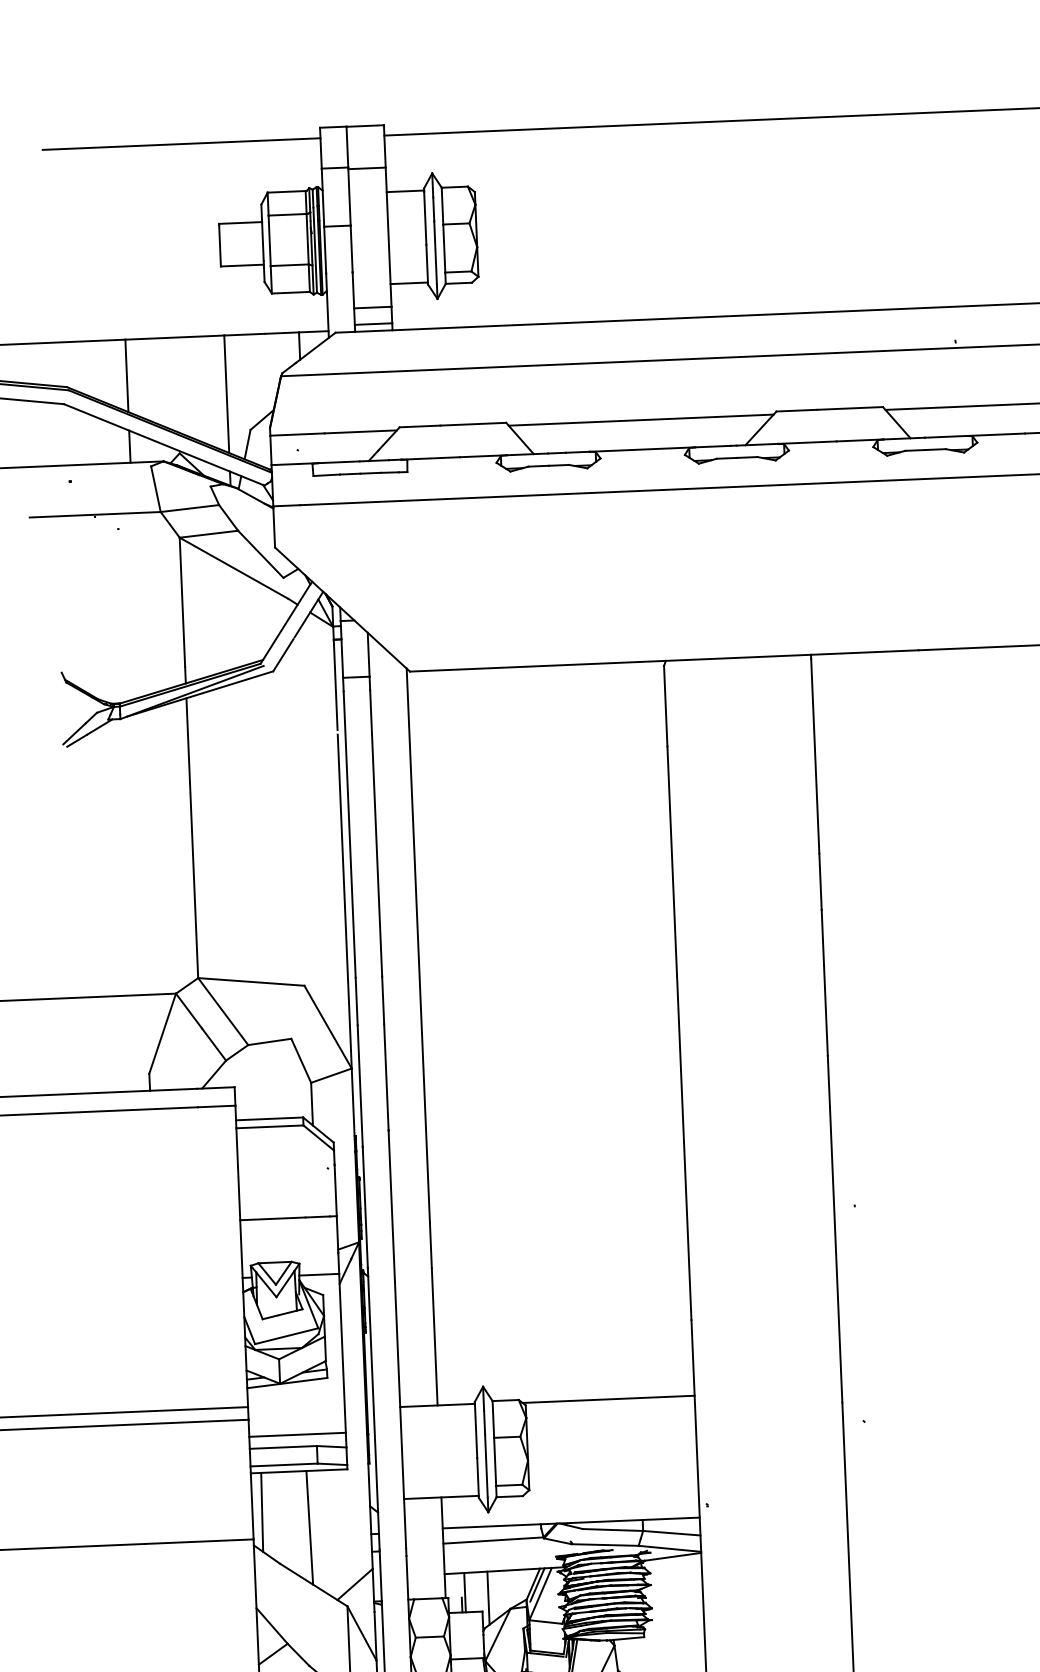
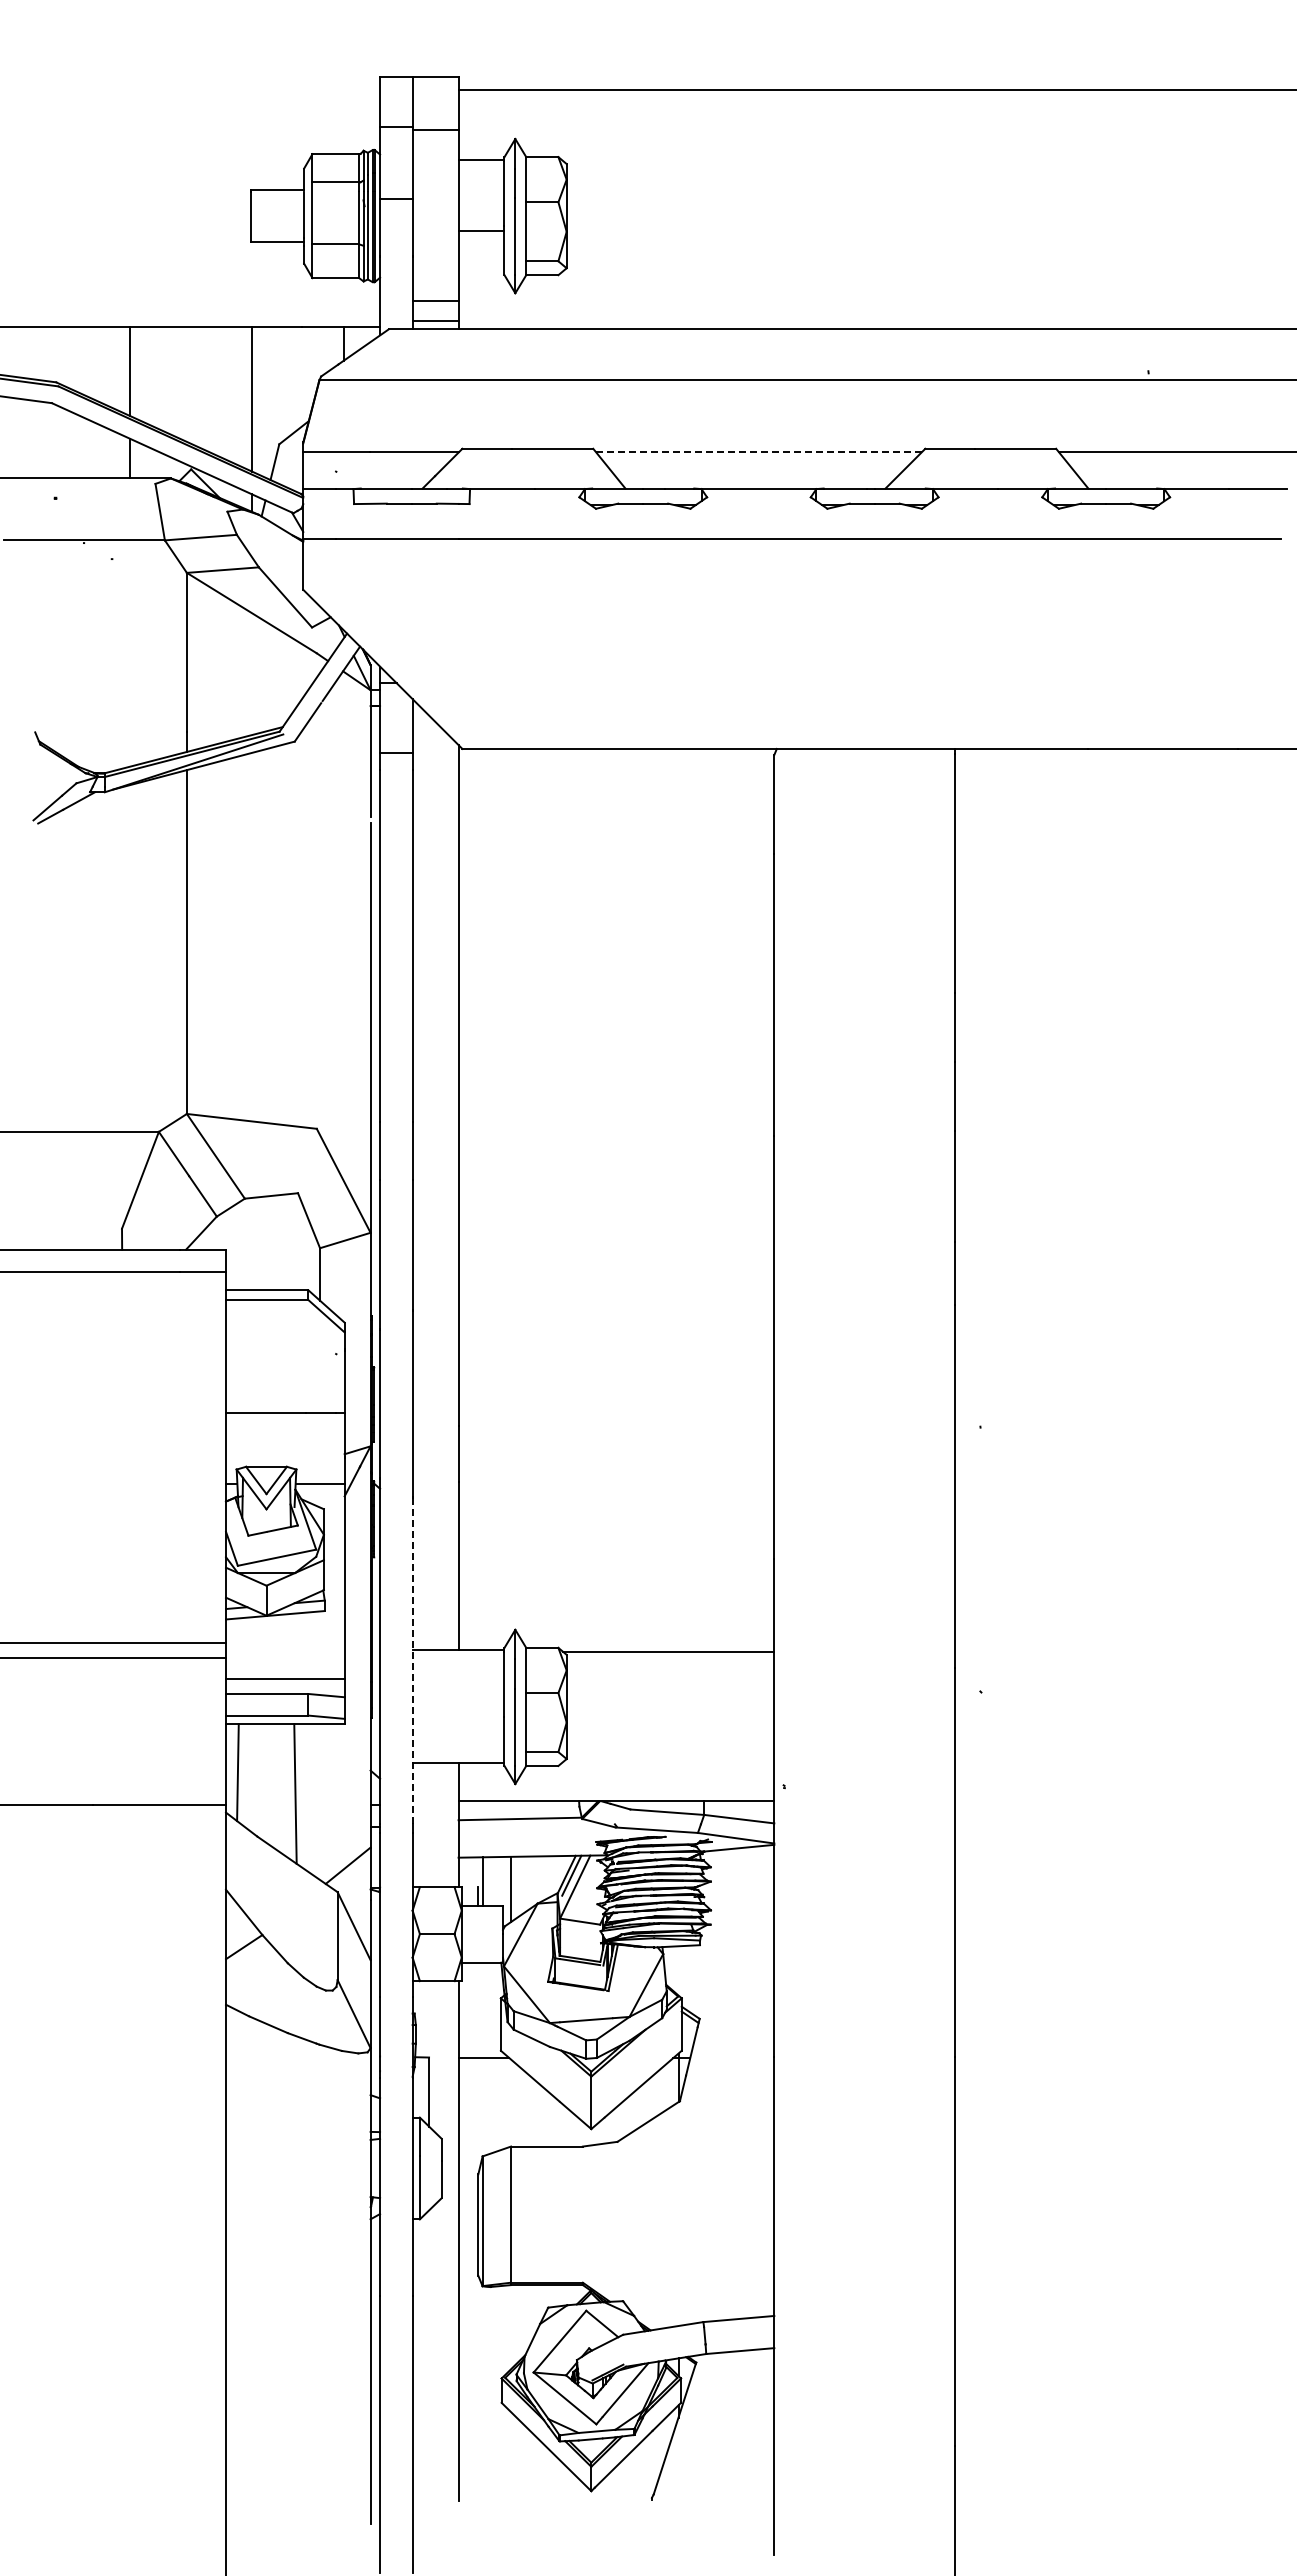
line: (181, 144) -> (209, 90), removed
line: (409, 283) -> (481, 230), moved
line: (640, 420) -> (758, 452), solid -> dashed
line: (400, 1416) -> (412, 1661), solid -> dashed

